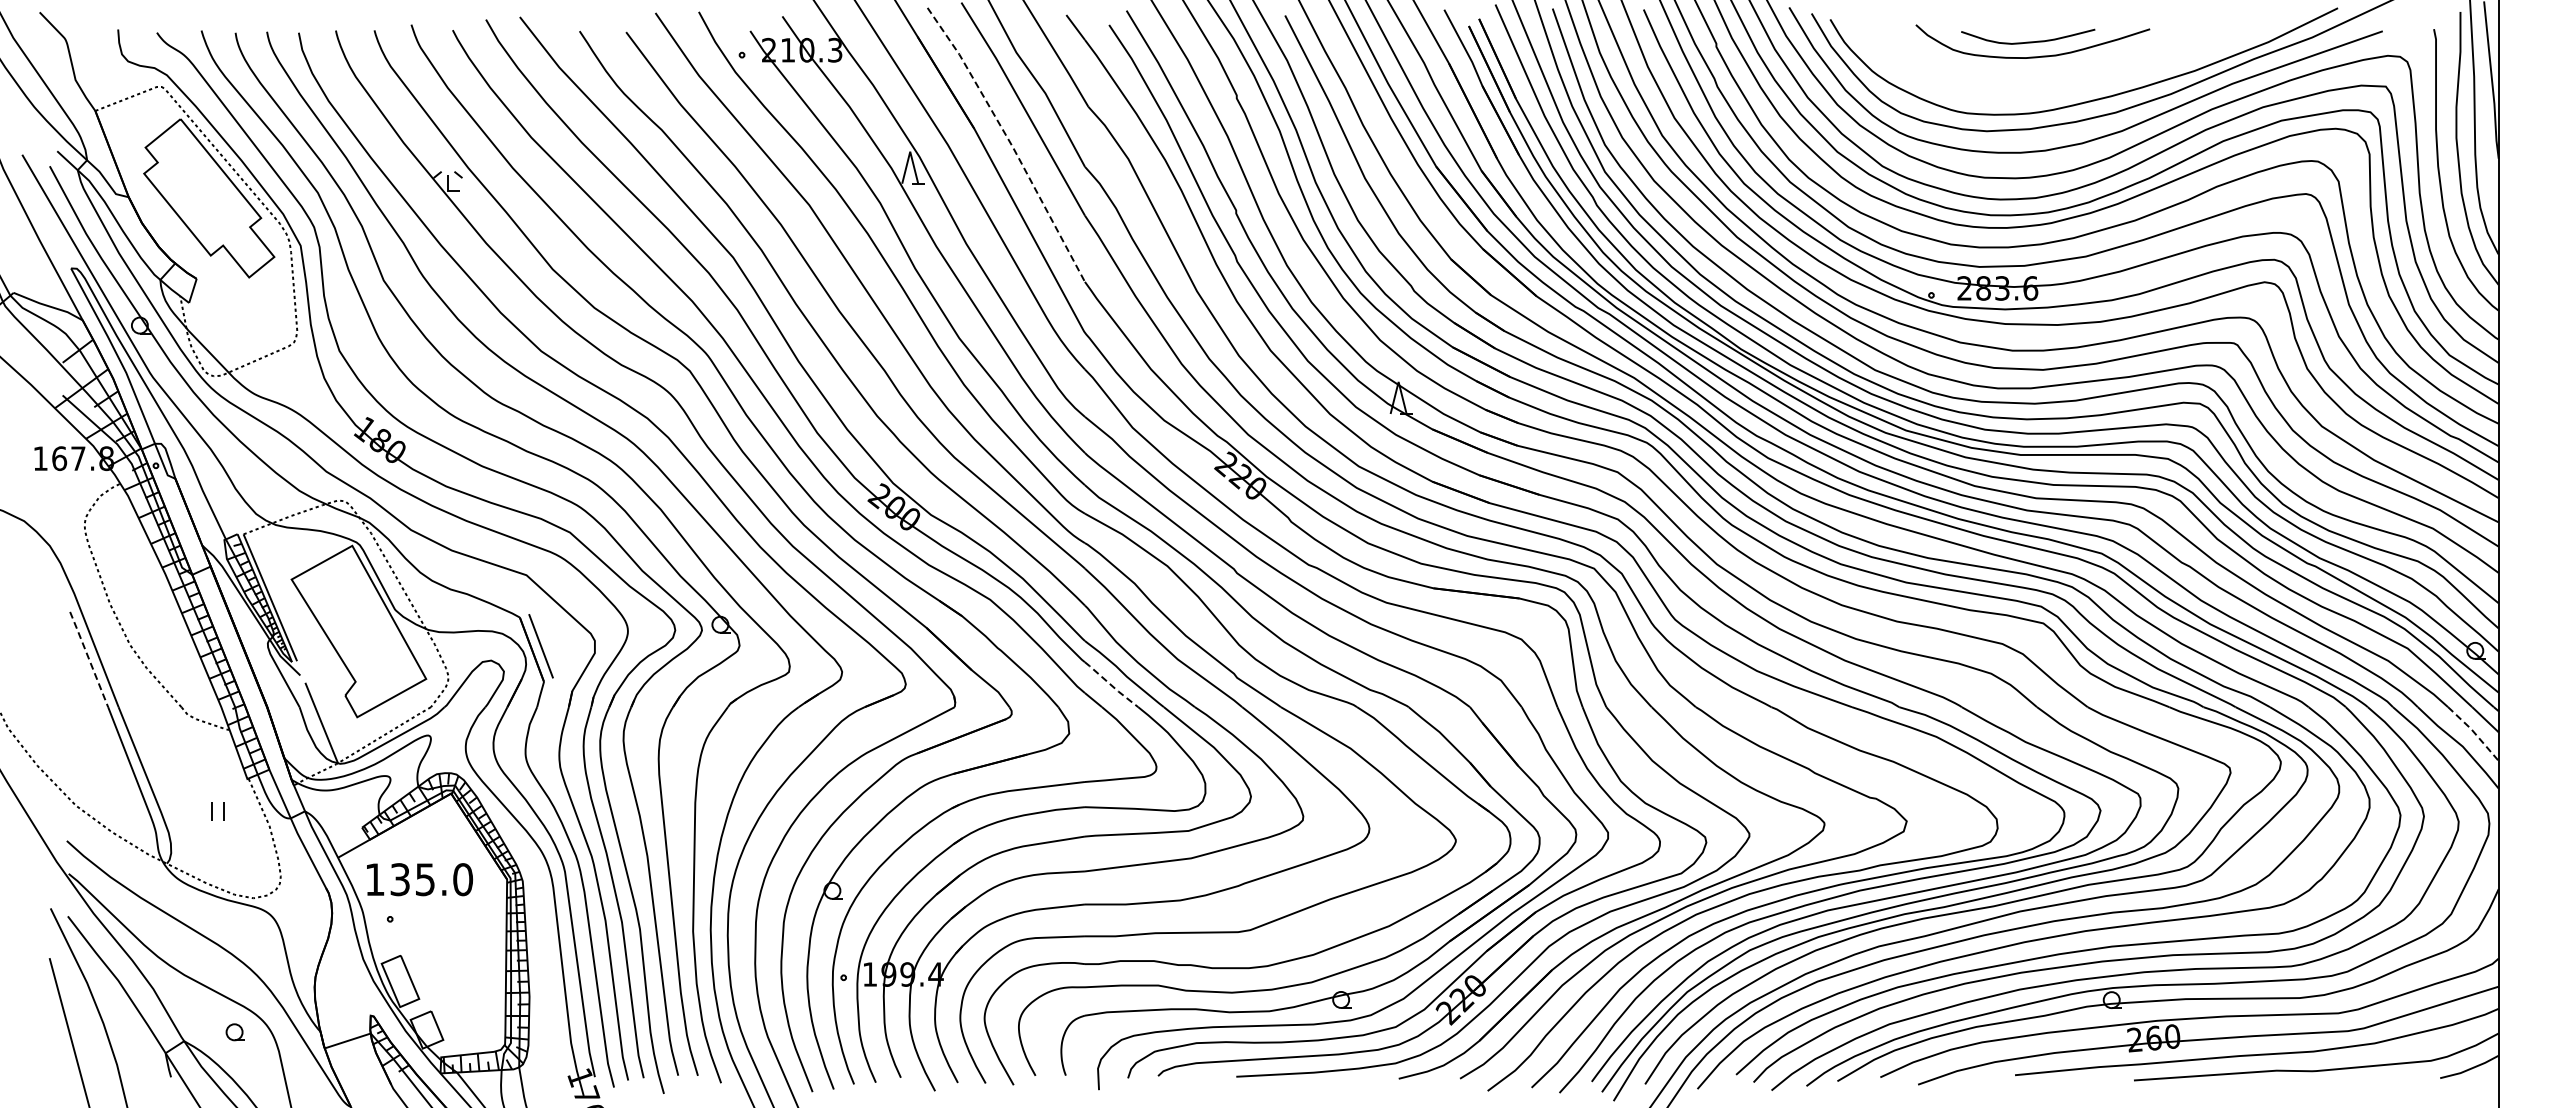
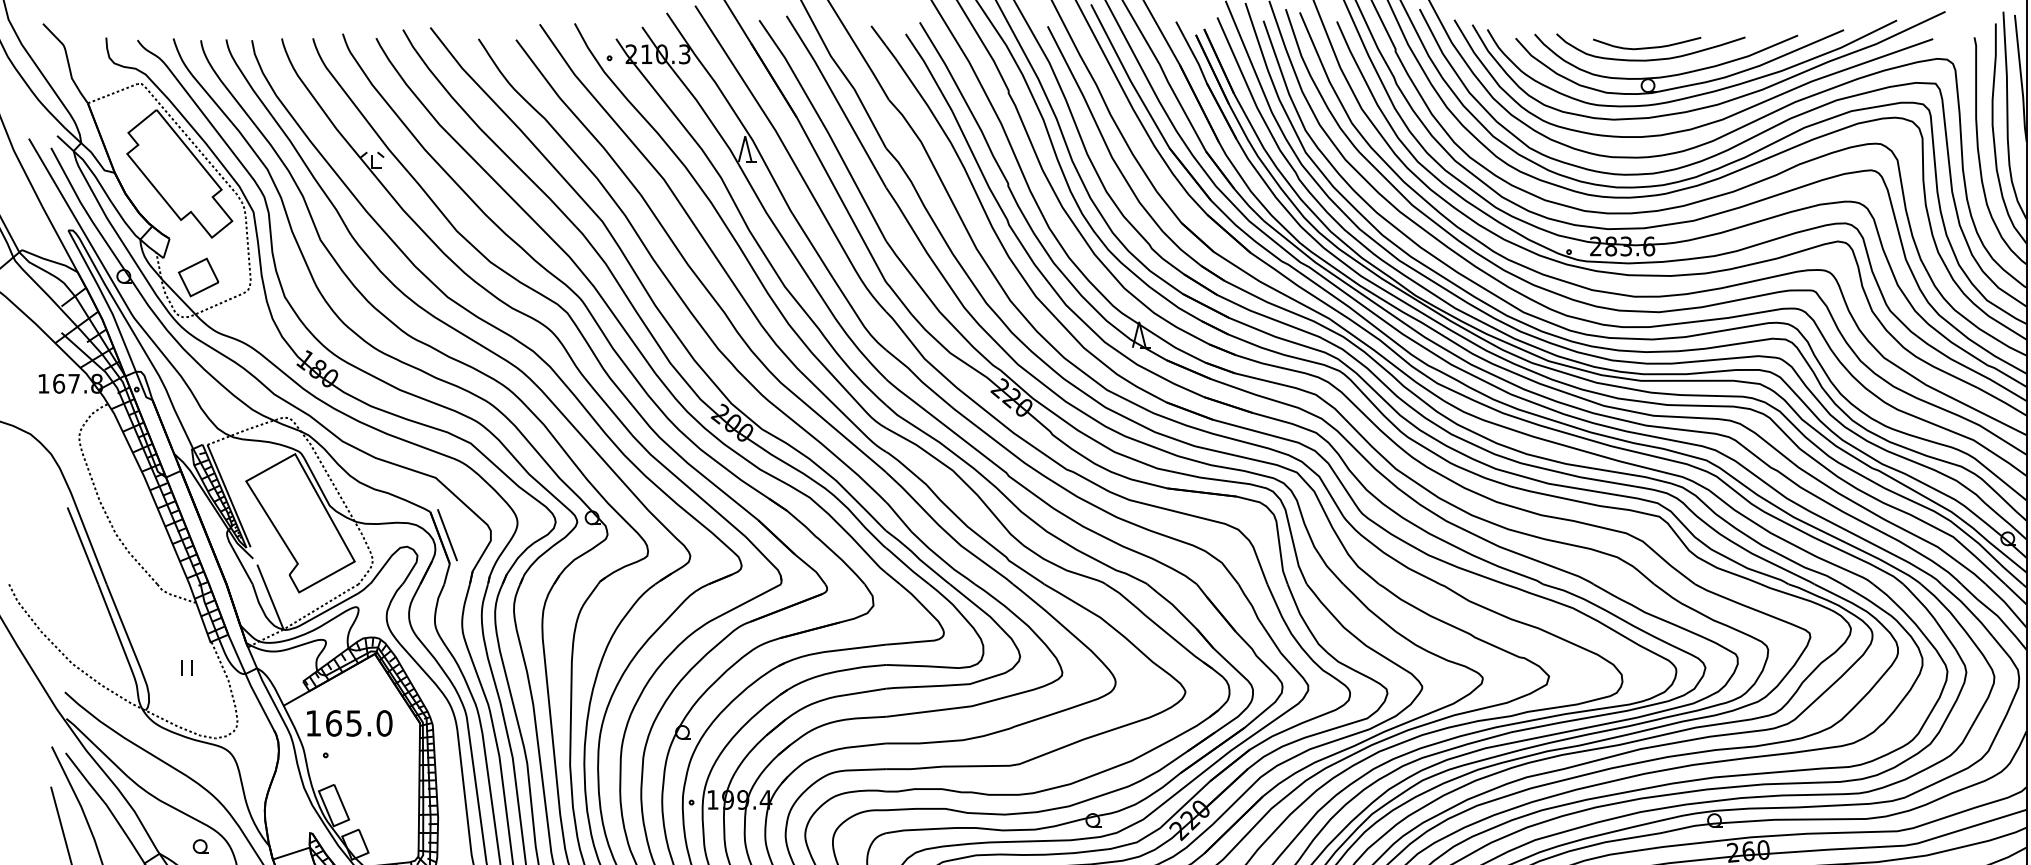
part: (2070, 73) -> (1681, 73), added
line: (1009, 142) -> (825, 128), dashed -> solid
part: (232, 326) -> (198, 277), added
line: (89, 659) -> (83, 545), dashed -> solid
line: (1111, 685) -> (907, 566), dashed -> solid
line: (2474, 732) -> (2007, 604), dashed -> solid
text: (400, 879) -> (334, 723), 135.0 -> 165.0

